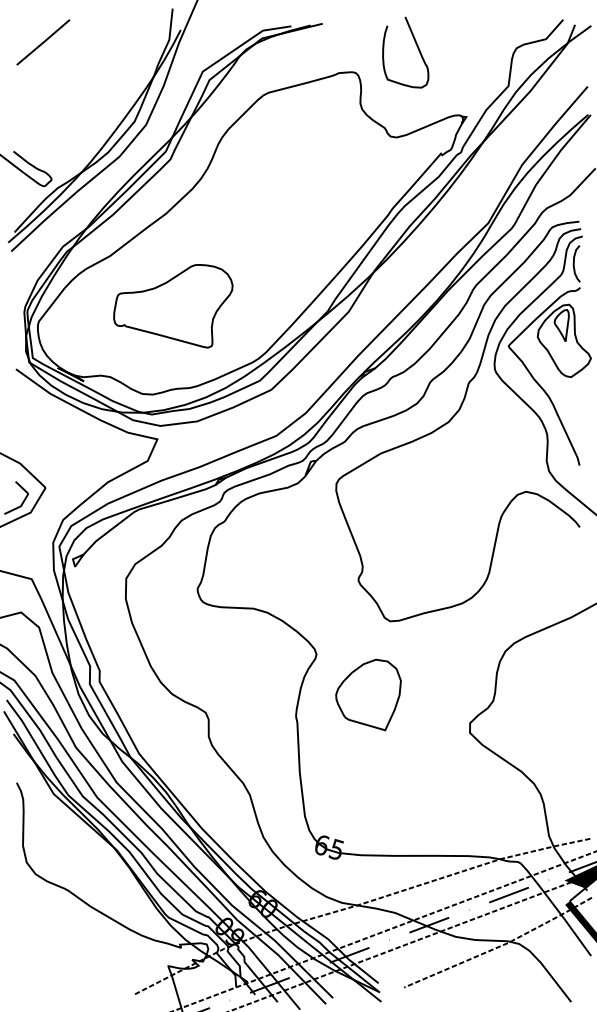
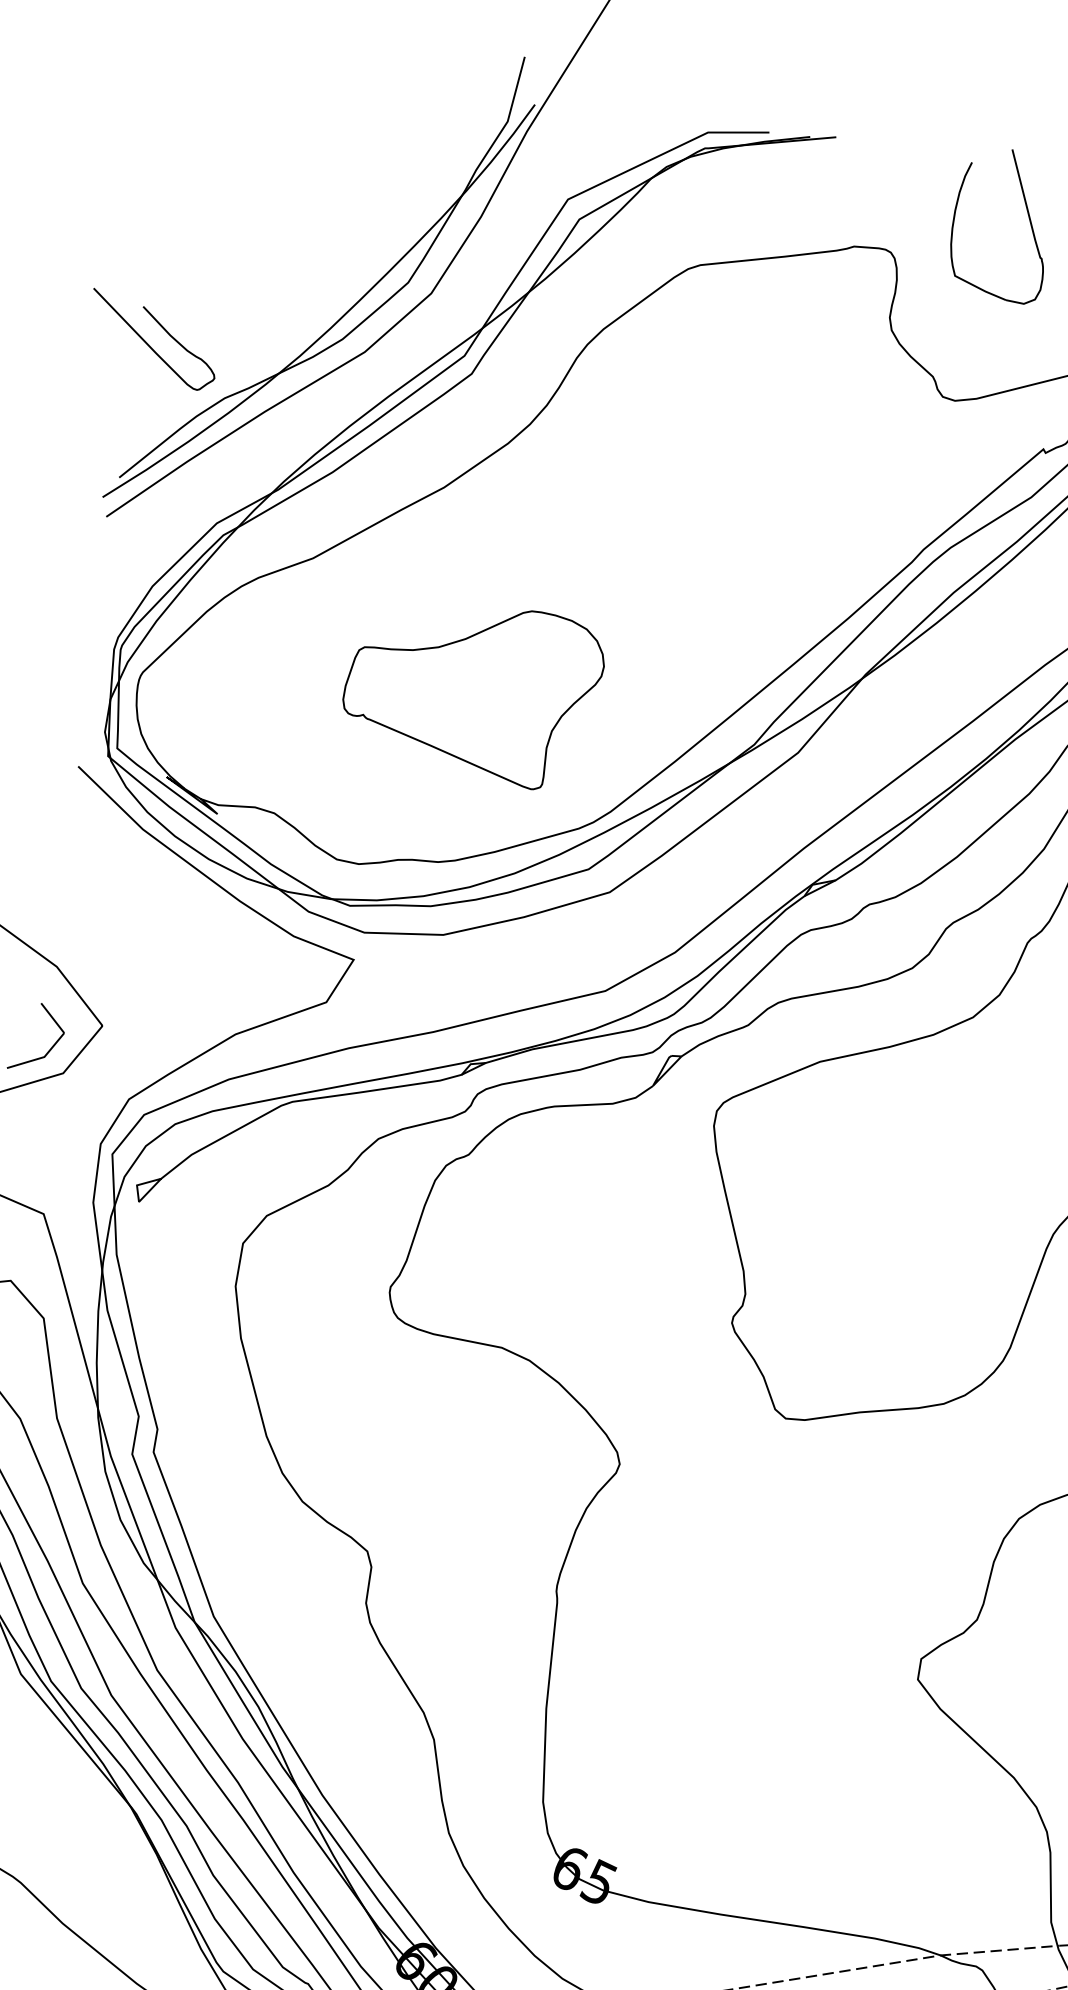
line: (43, 42) -> (241, 86), removed
part: (173, 306) -> (472, 691), moved
part: (368, 694) -> (716, 1565), removed

